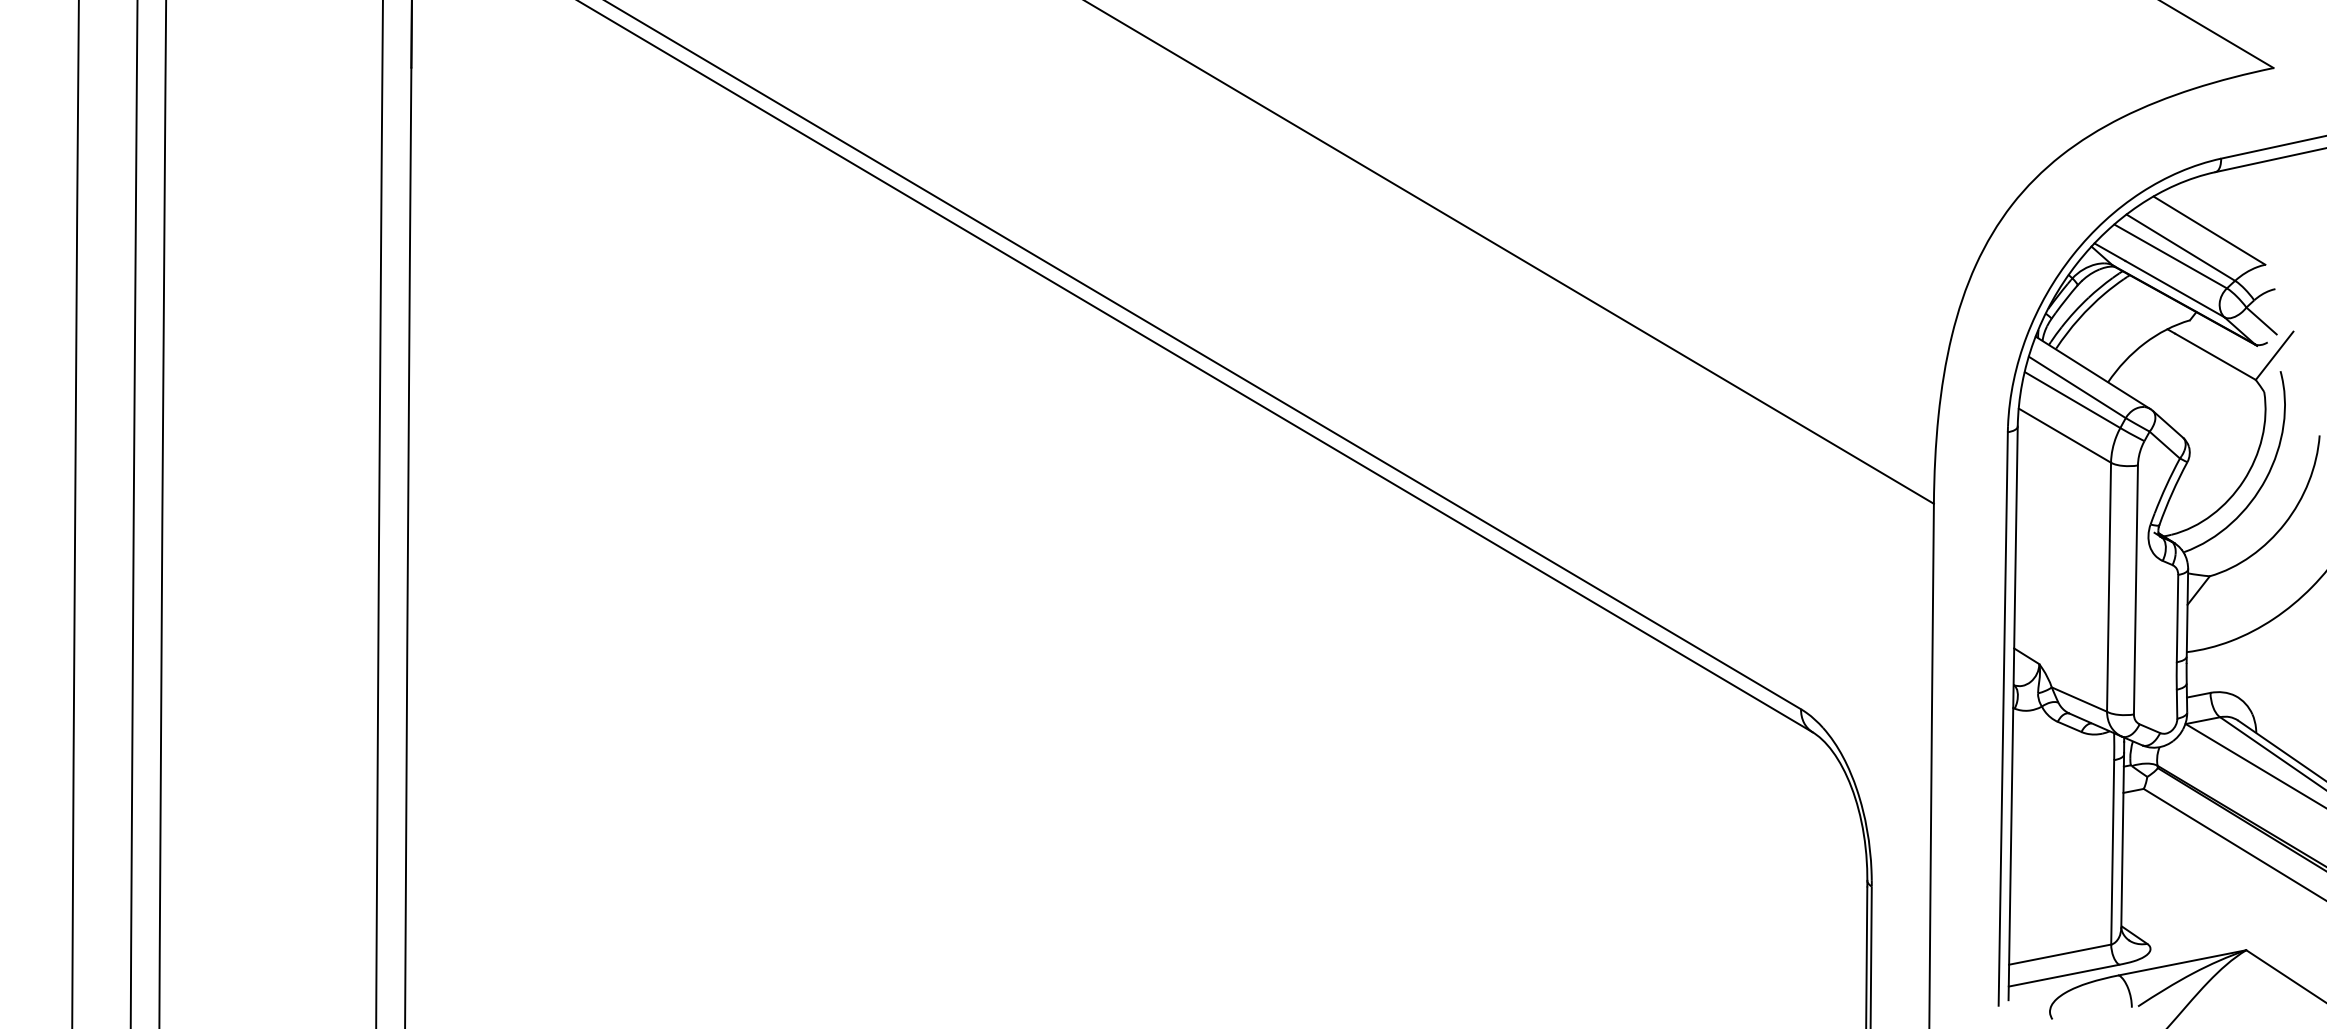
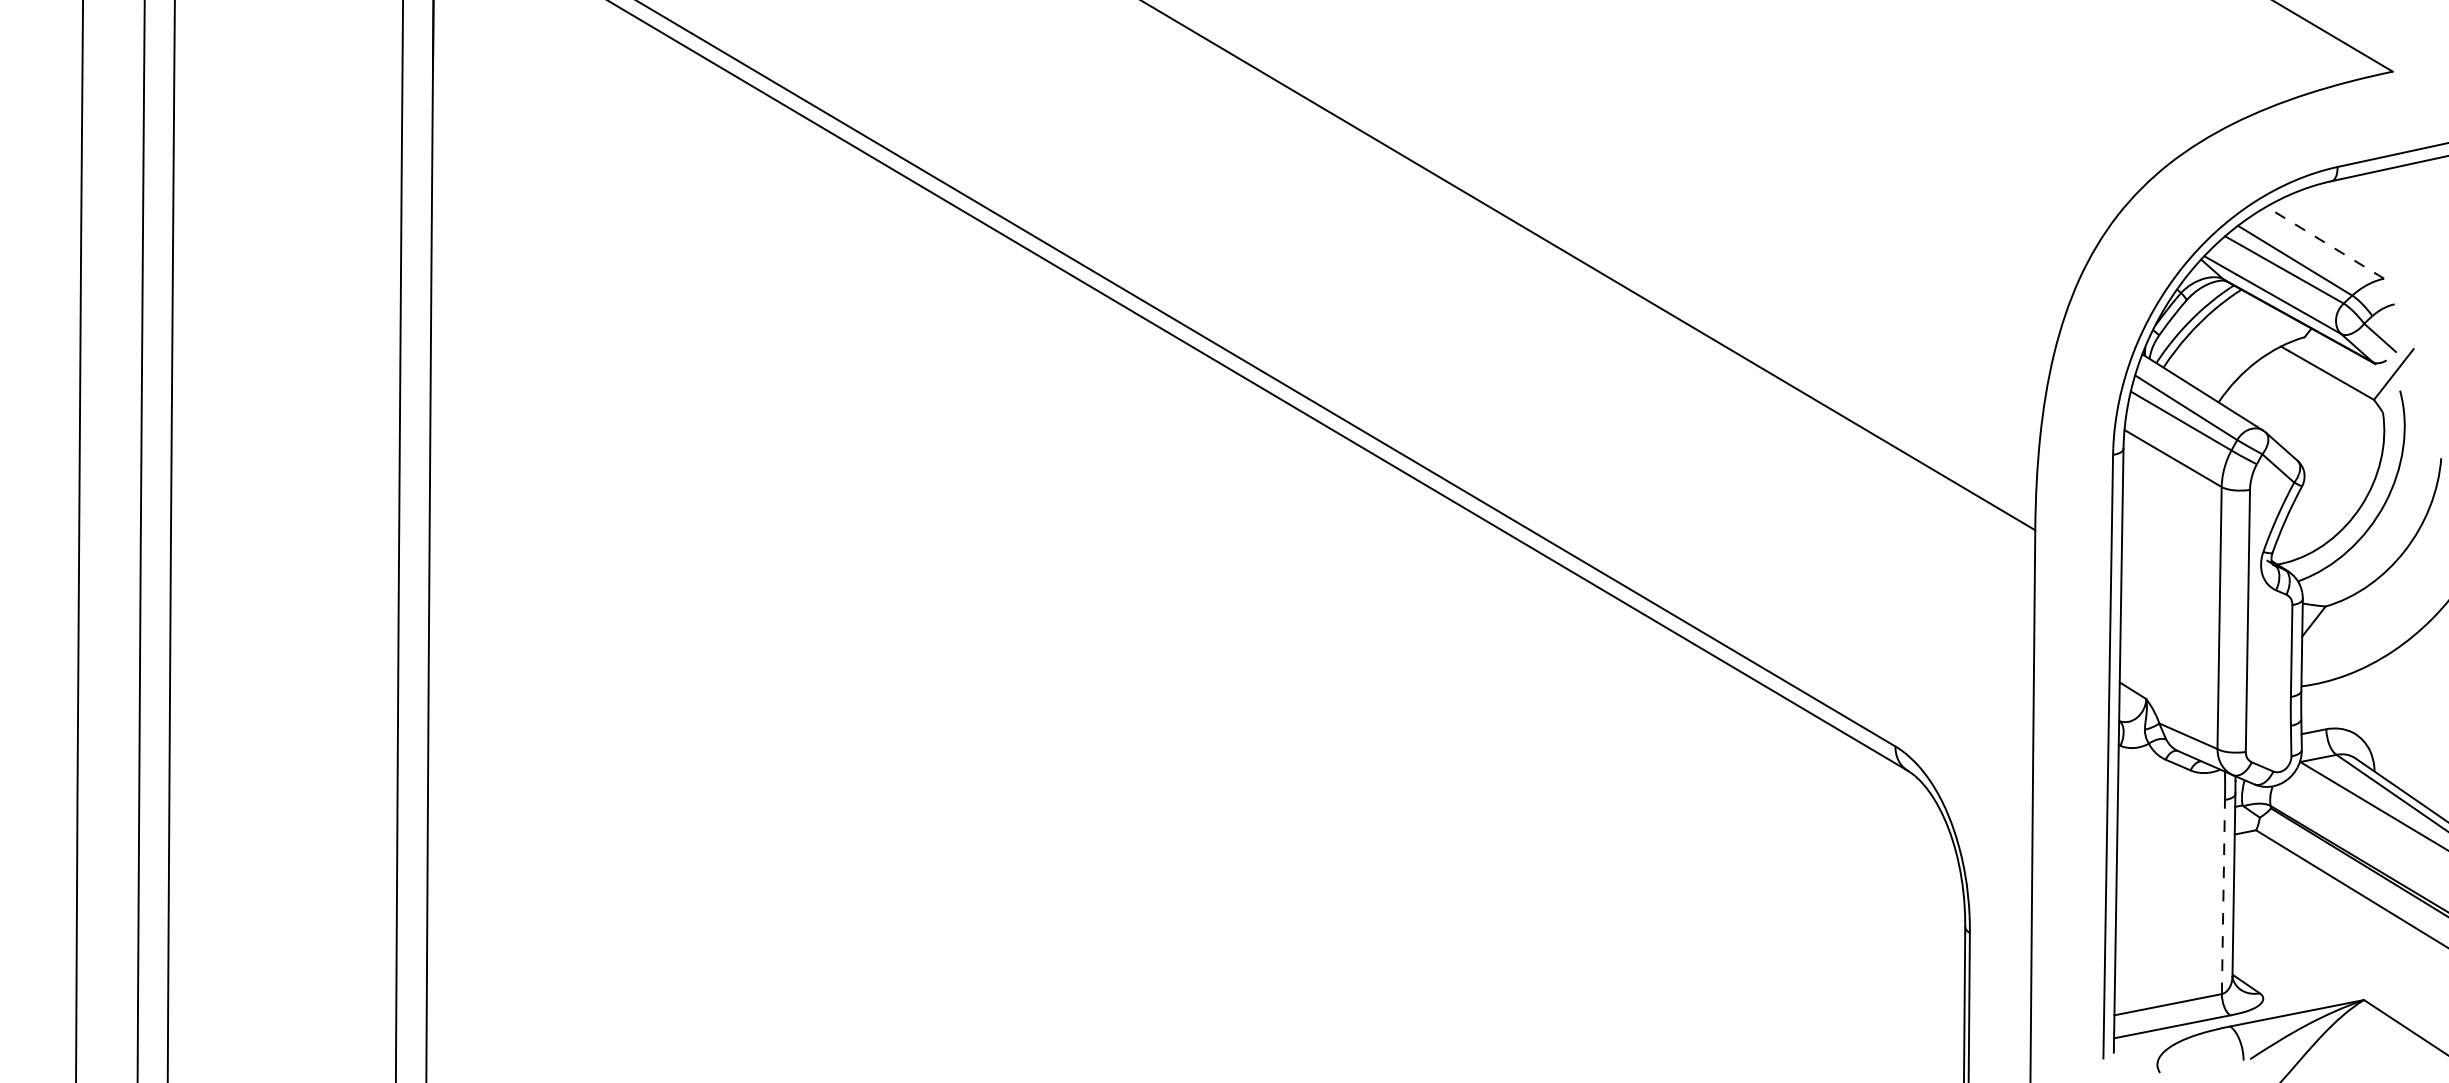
line: (2209, 230) -> (2325, 242), solid -> dashed
line: (2112, 851) -> (2223, 896), solid -> dashed

